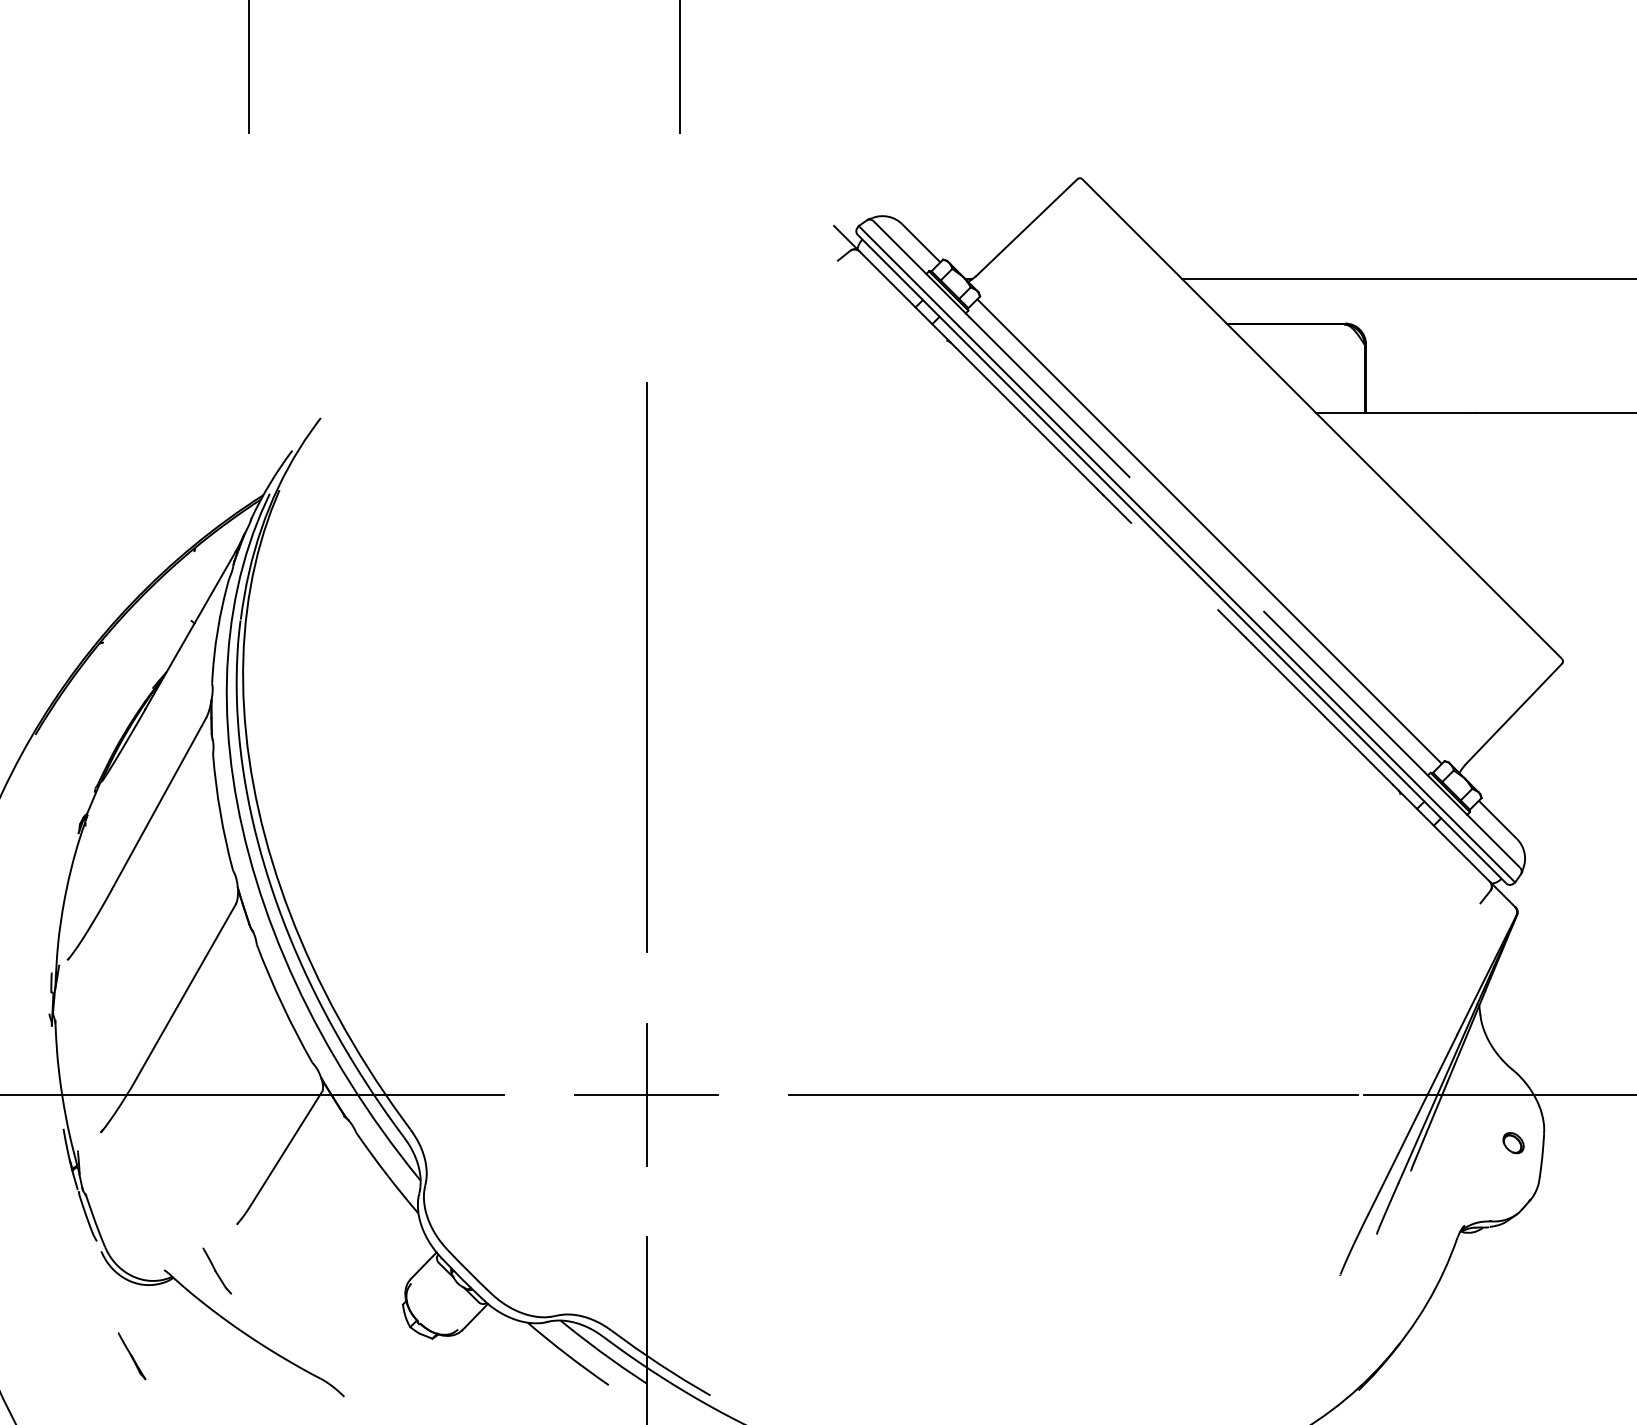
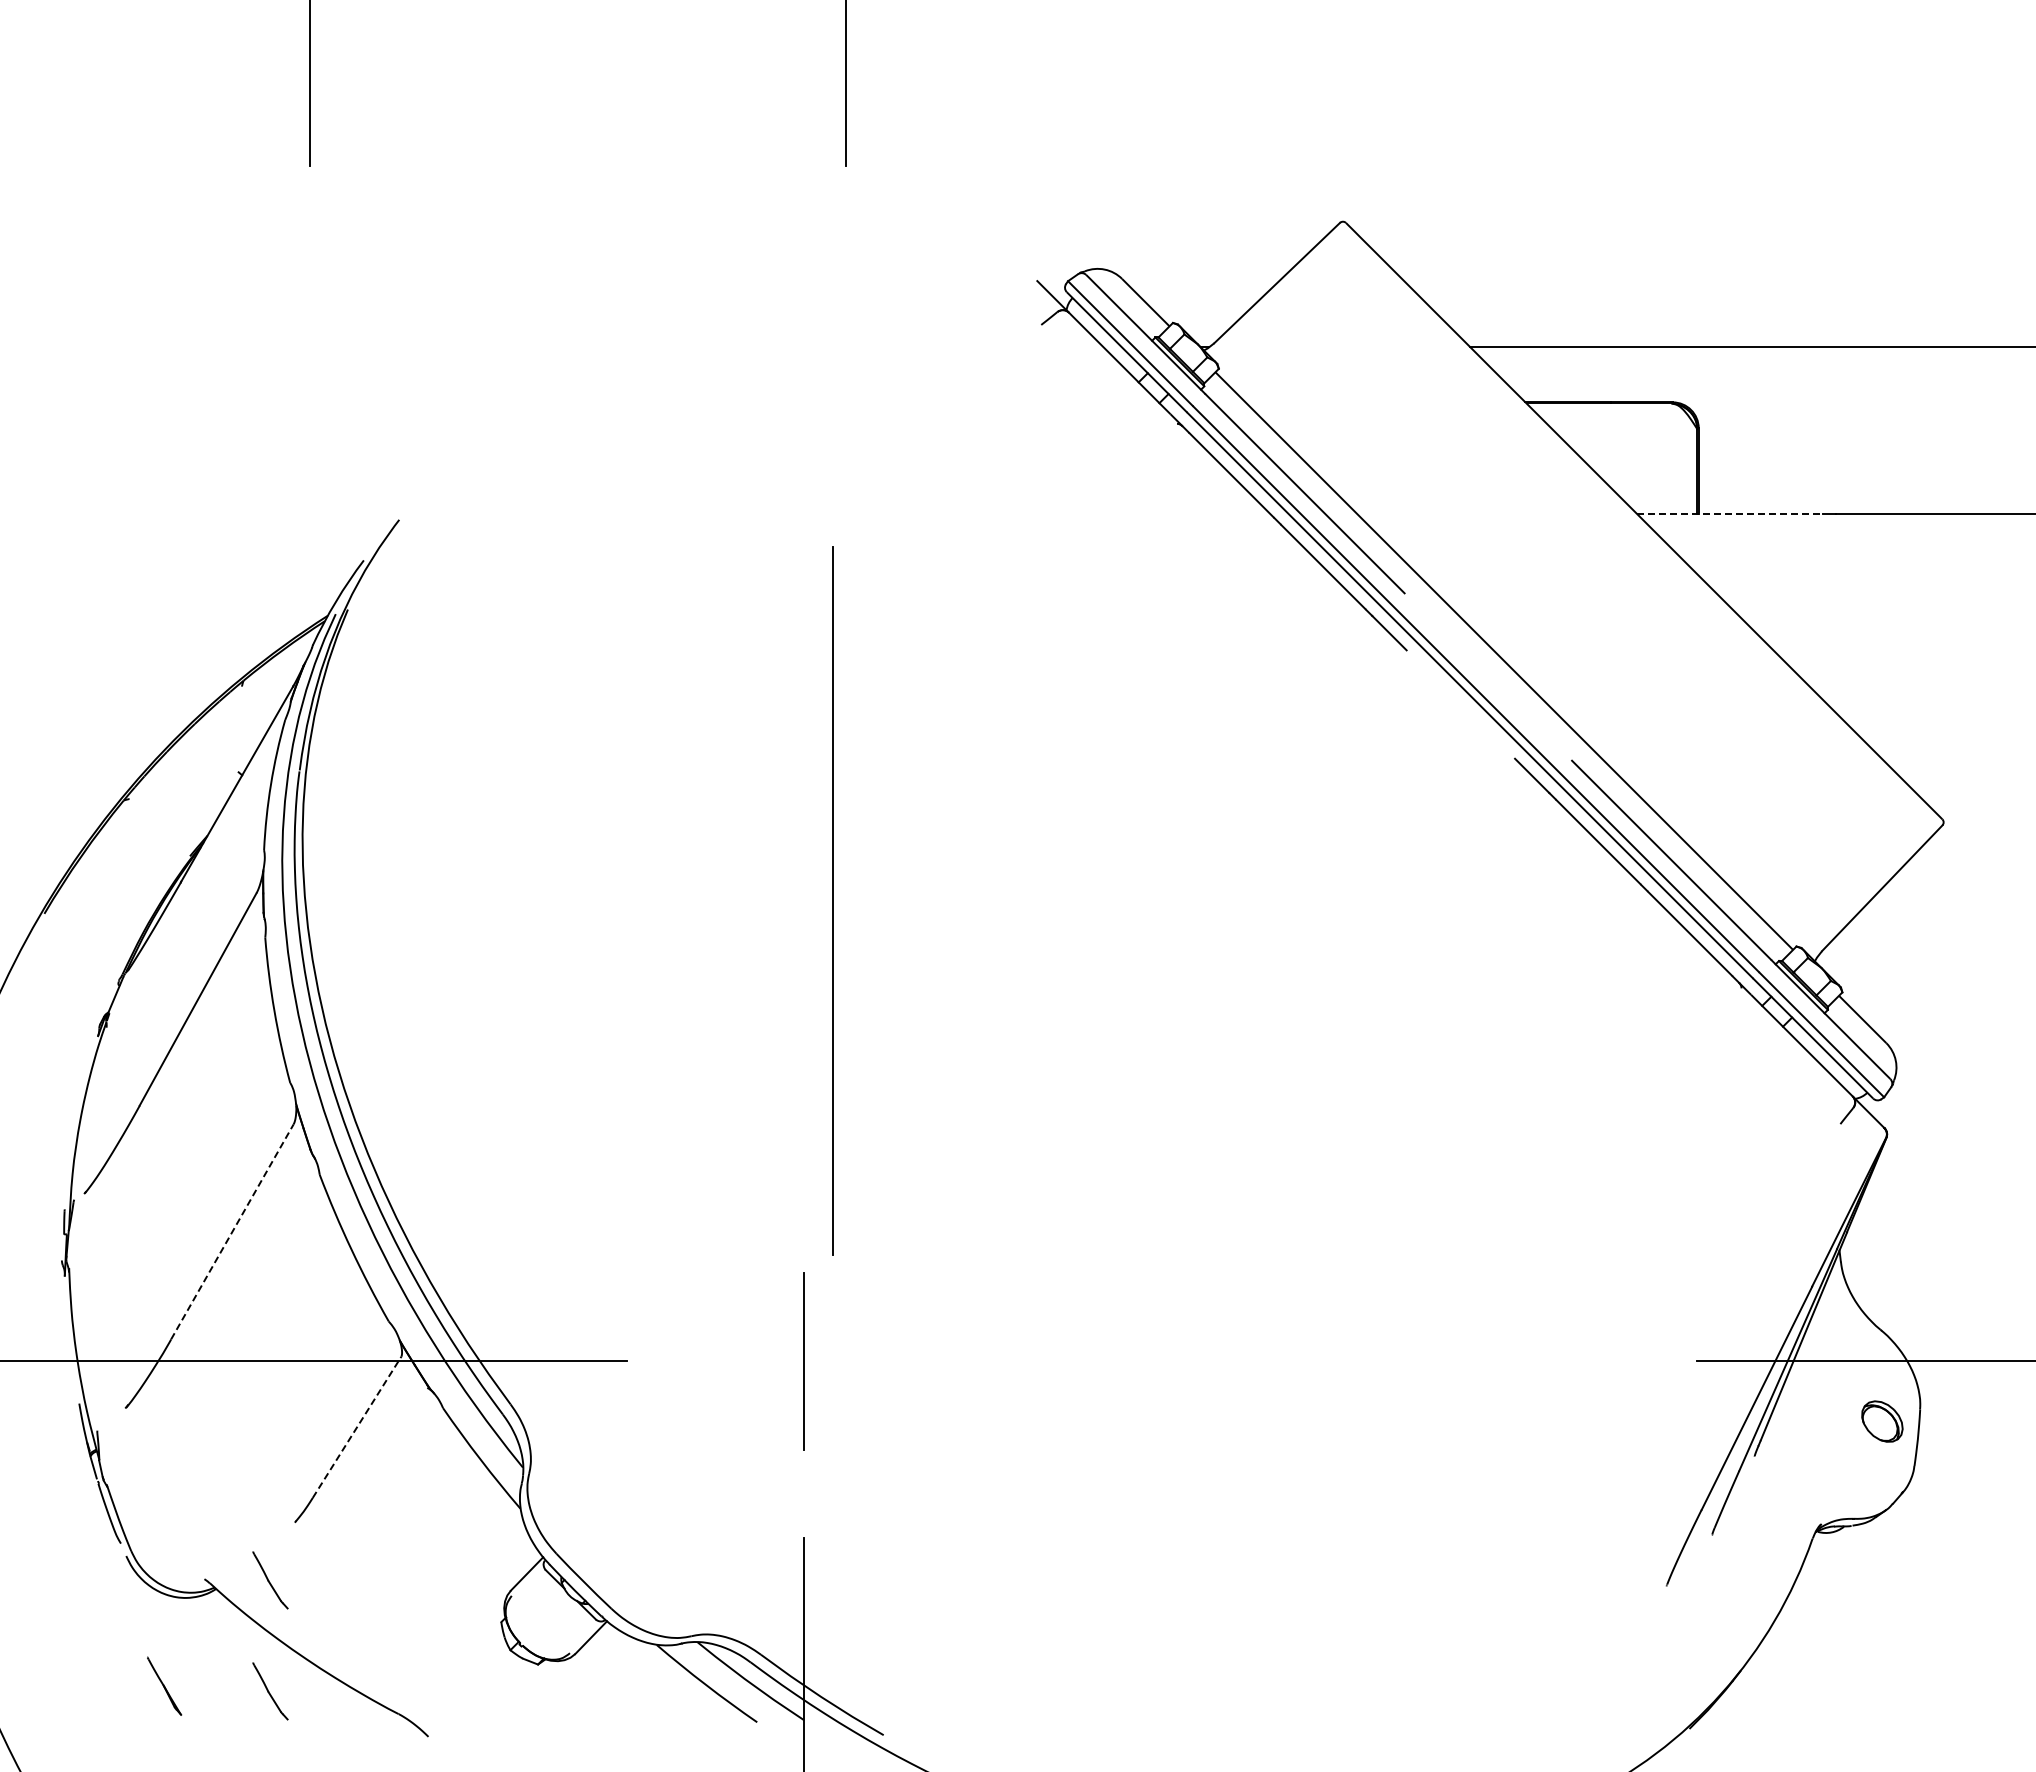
line: (1390, 412) -> (1729, 513), solid -> dashed
line: (645, 667) -> (832, 900), moved
line: (186, 990) -> (232, 1231), solid -> dashed
line: (645, 1094) -> (803, 1361), removed
line: (1073, 1094) -> (1335, 1361), removed
part: (1513, 1142) -> (1881, 1420), size x1.6
line: (287, 1147) -> (357, 1426), solid -> dashed
part: (217, 1360) -> (270, 1691), added

